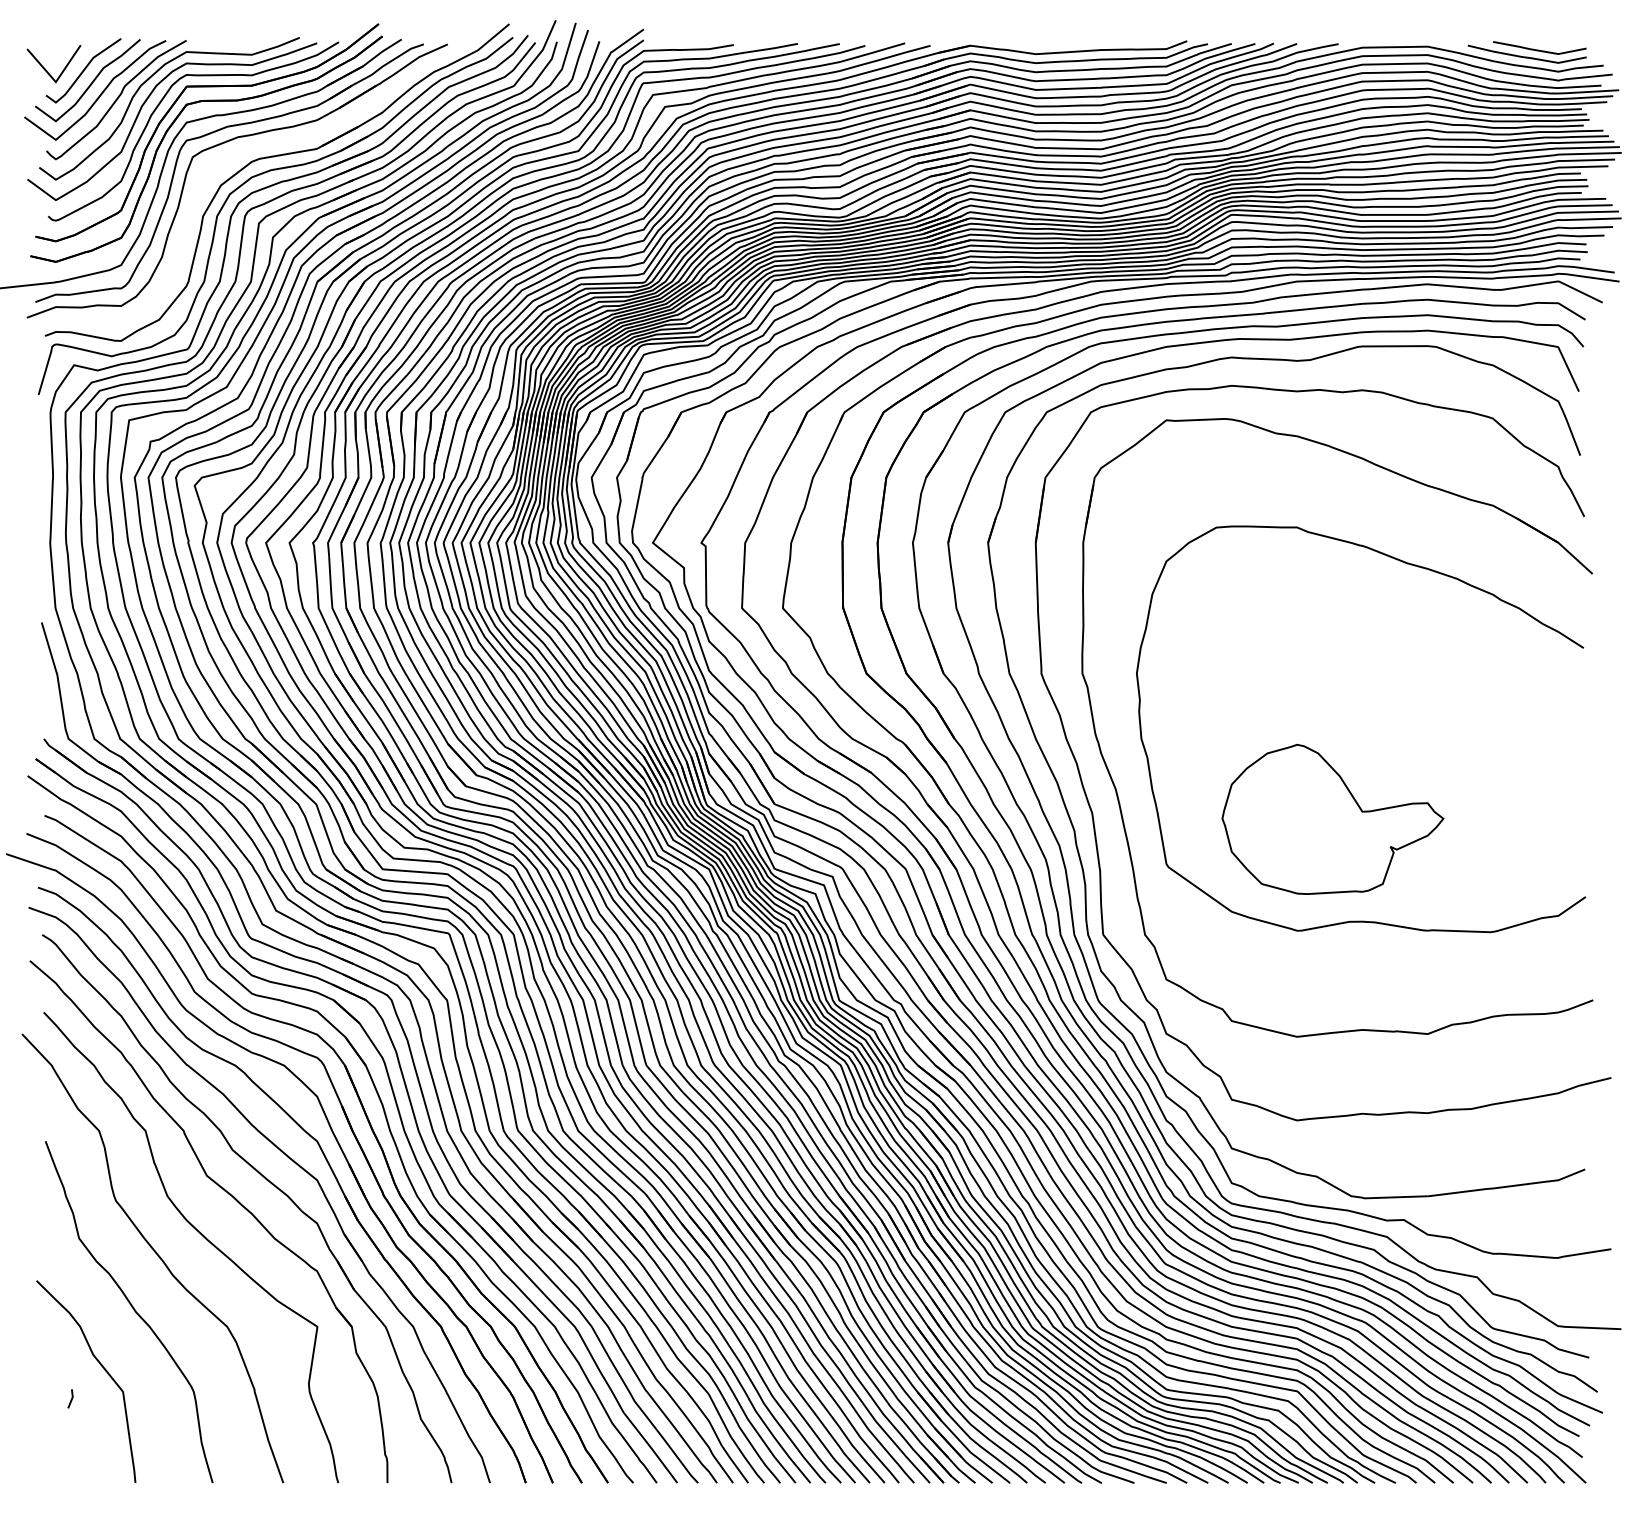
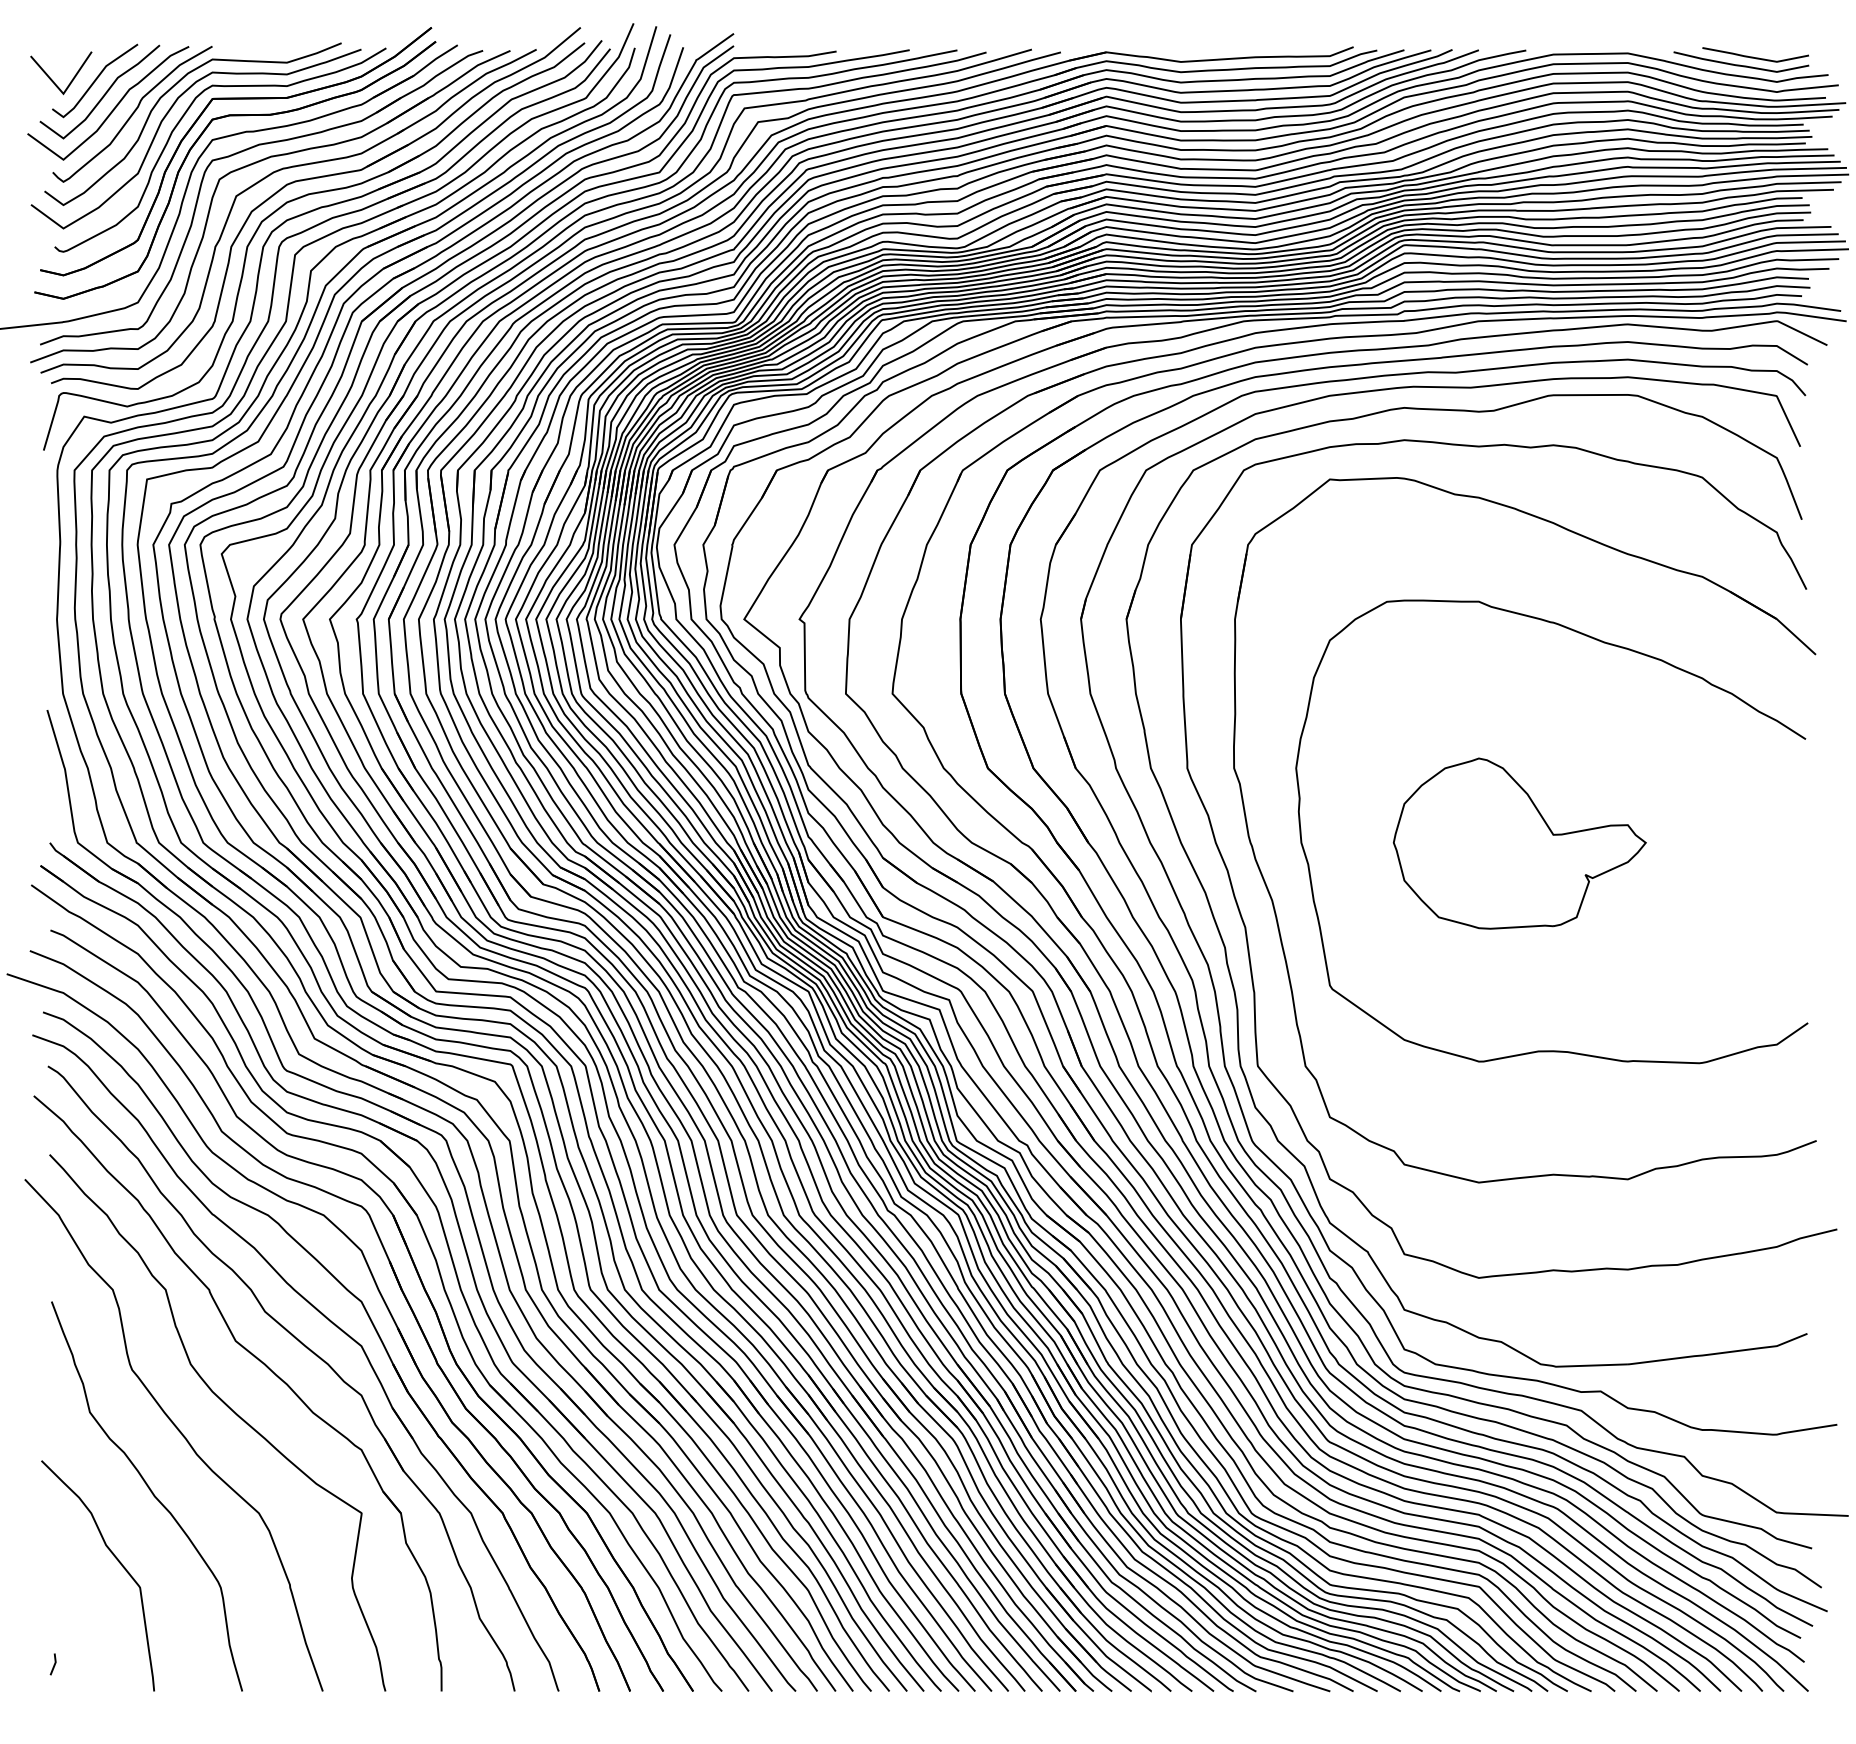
part: (233, 156) -> (266, 178), added
part: (1332, 819) -> (1519, 843), moved
line: (70, 1398) -> (53, 1664), moved

